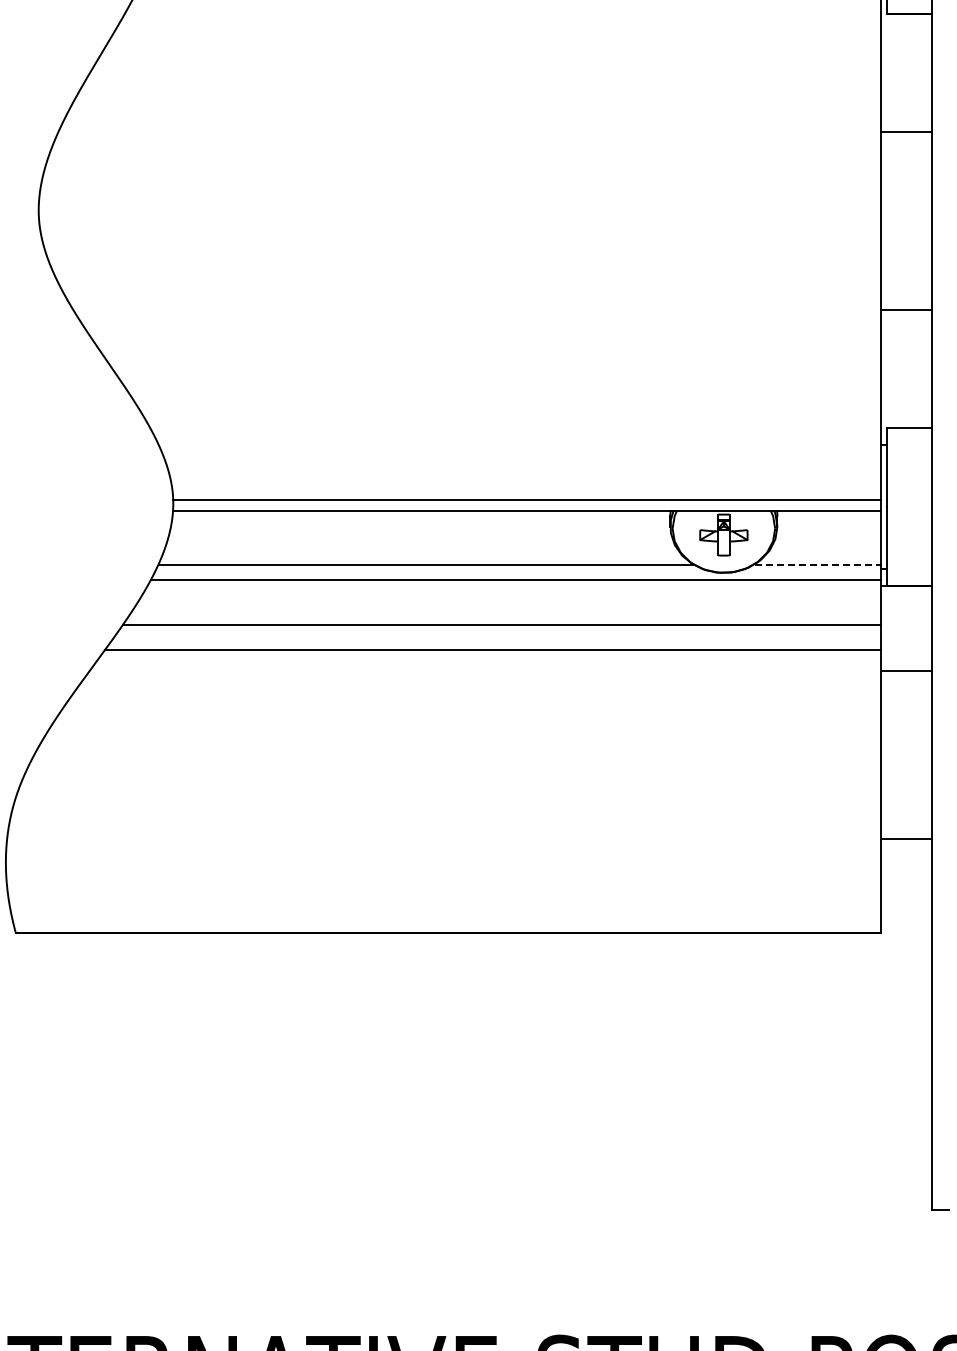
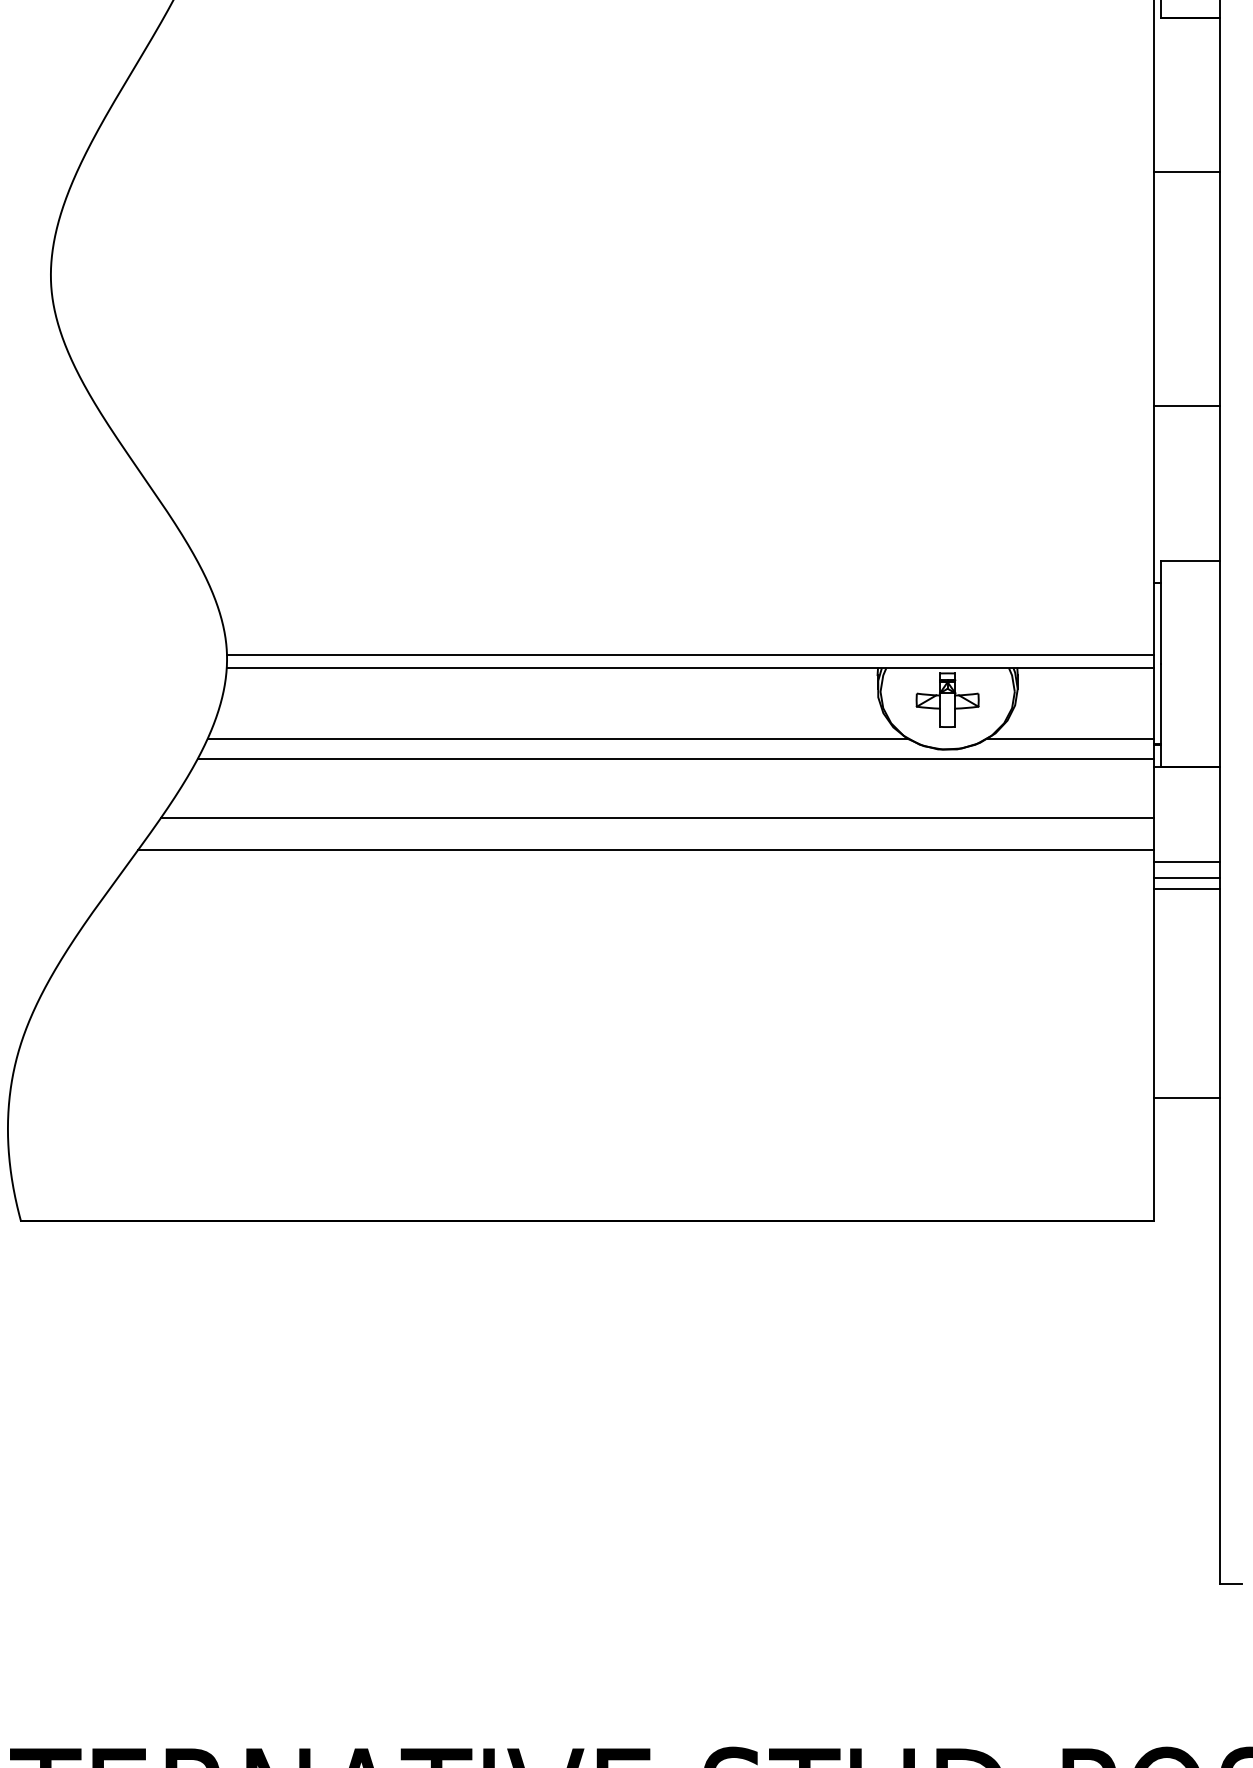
line: (818, 564) -> (1071, 738), dashed -> solid
line: (906, 658) -> (1186, 861), added
line: (906, 679) -> (1186, 889), added

